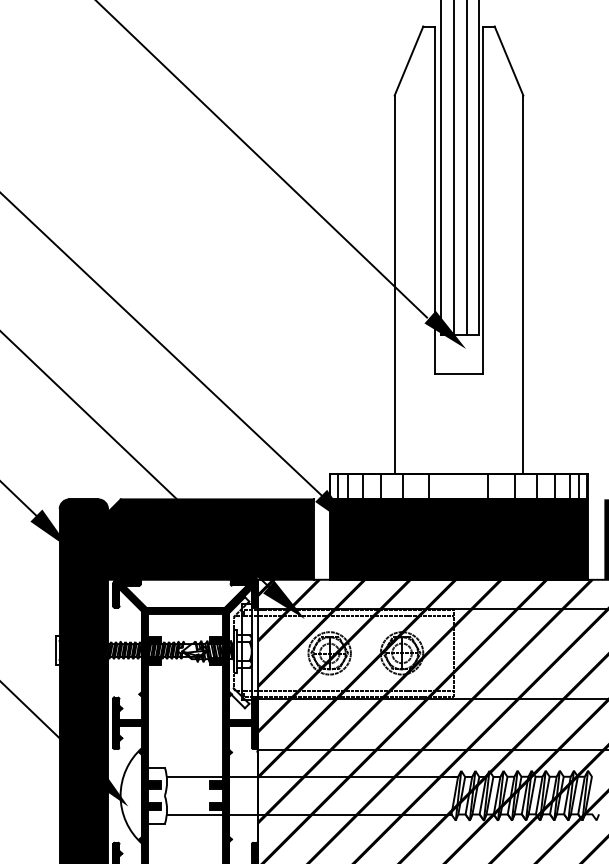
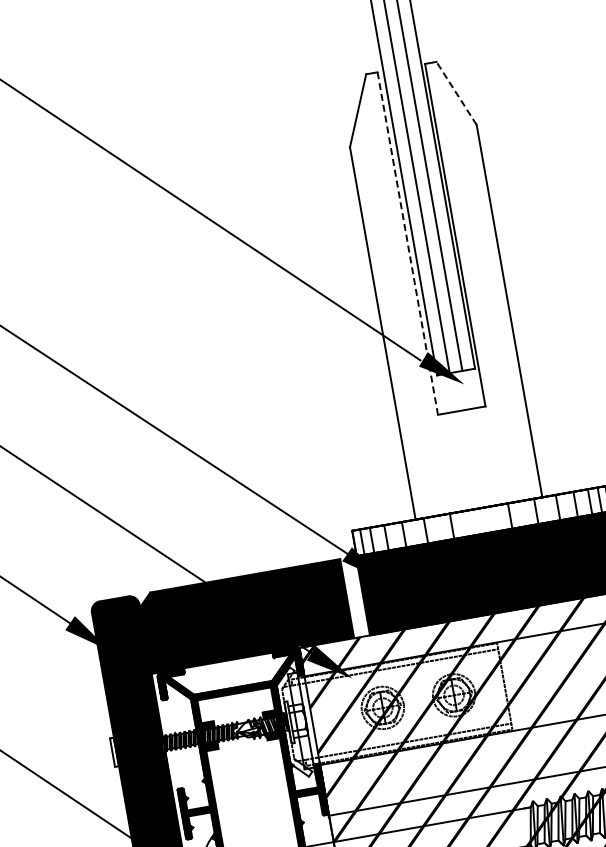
line: (508, 60) -> (455, 93), solid -> dashed
line: (434, 200) -> (407, 243), solid -> dashed

